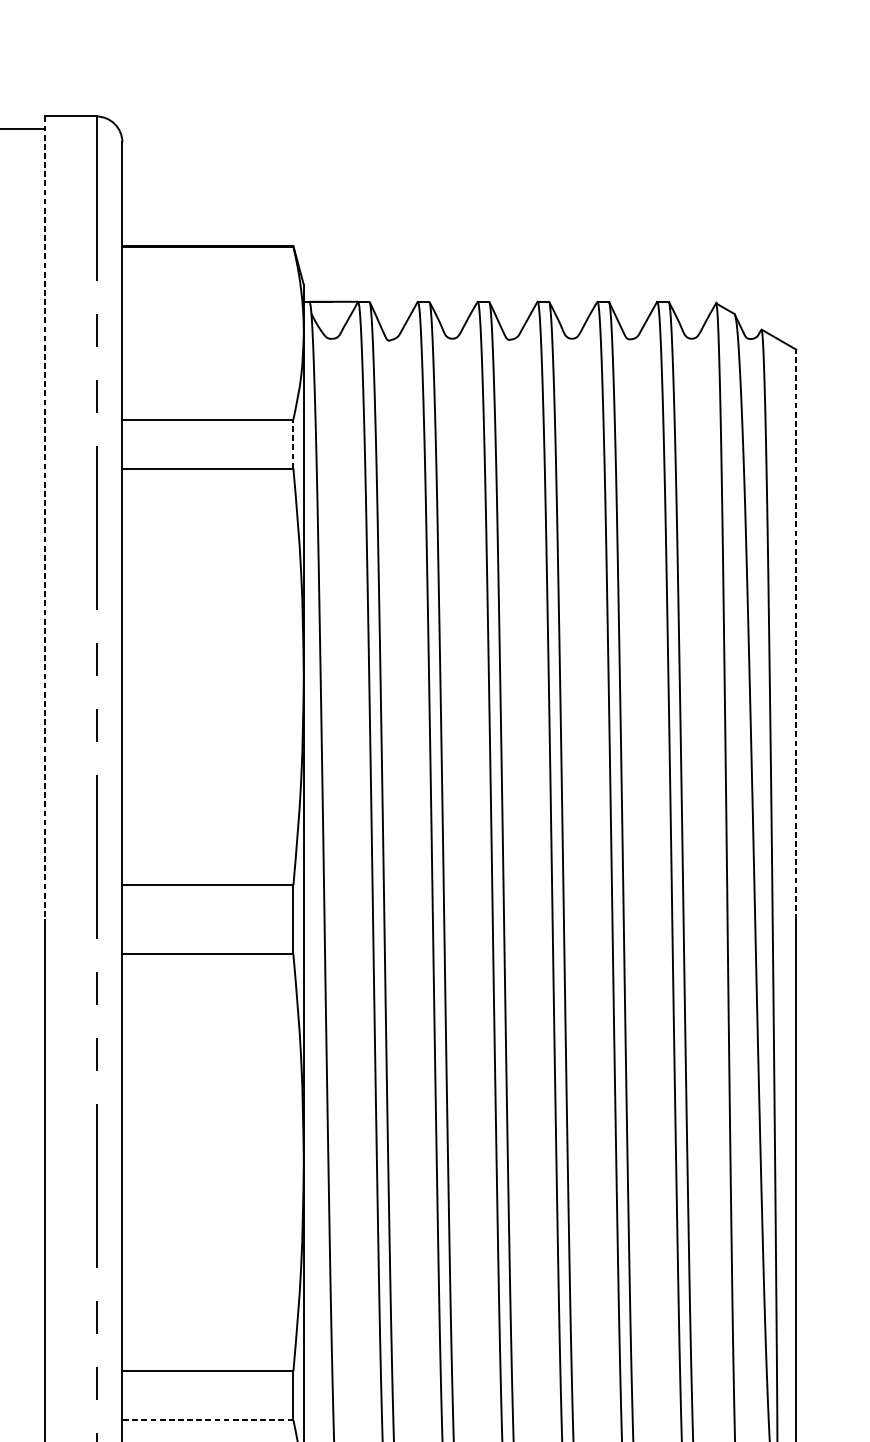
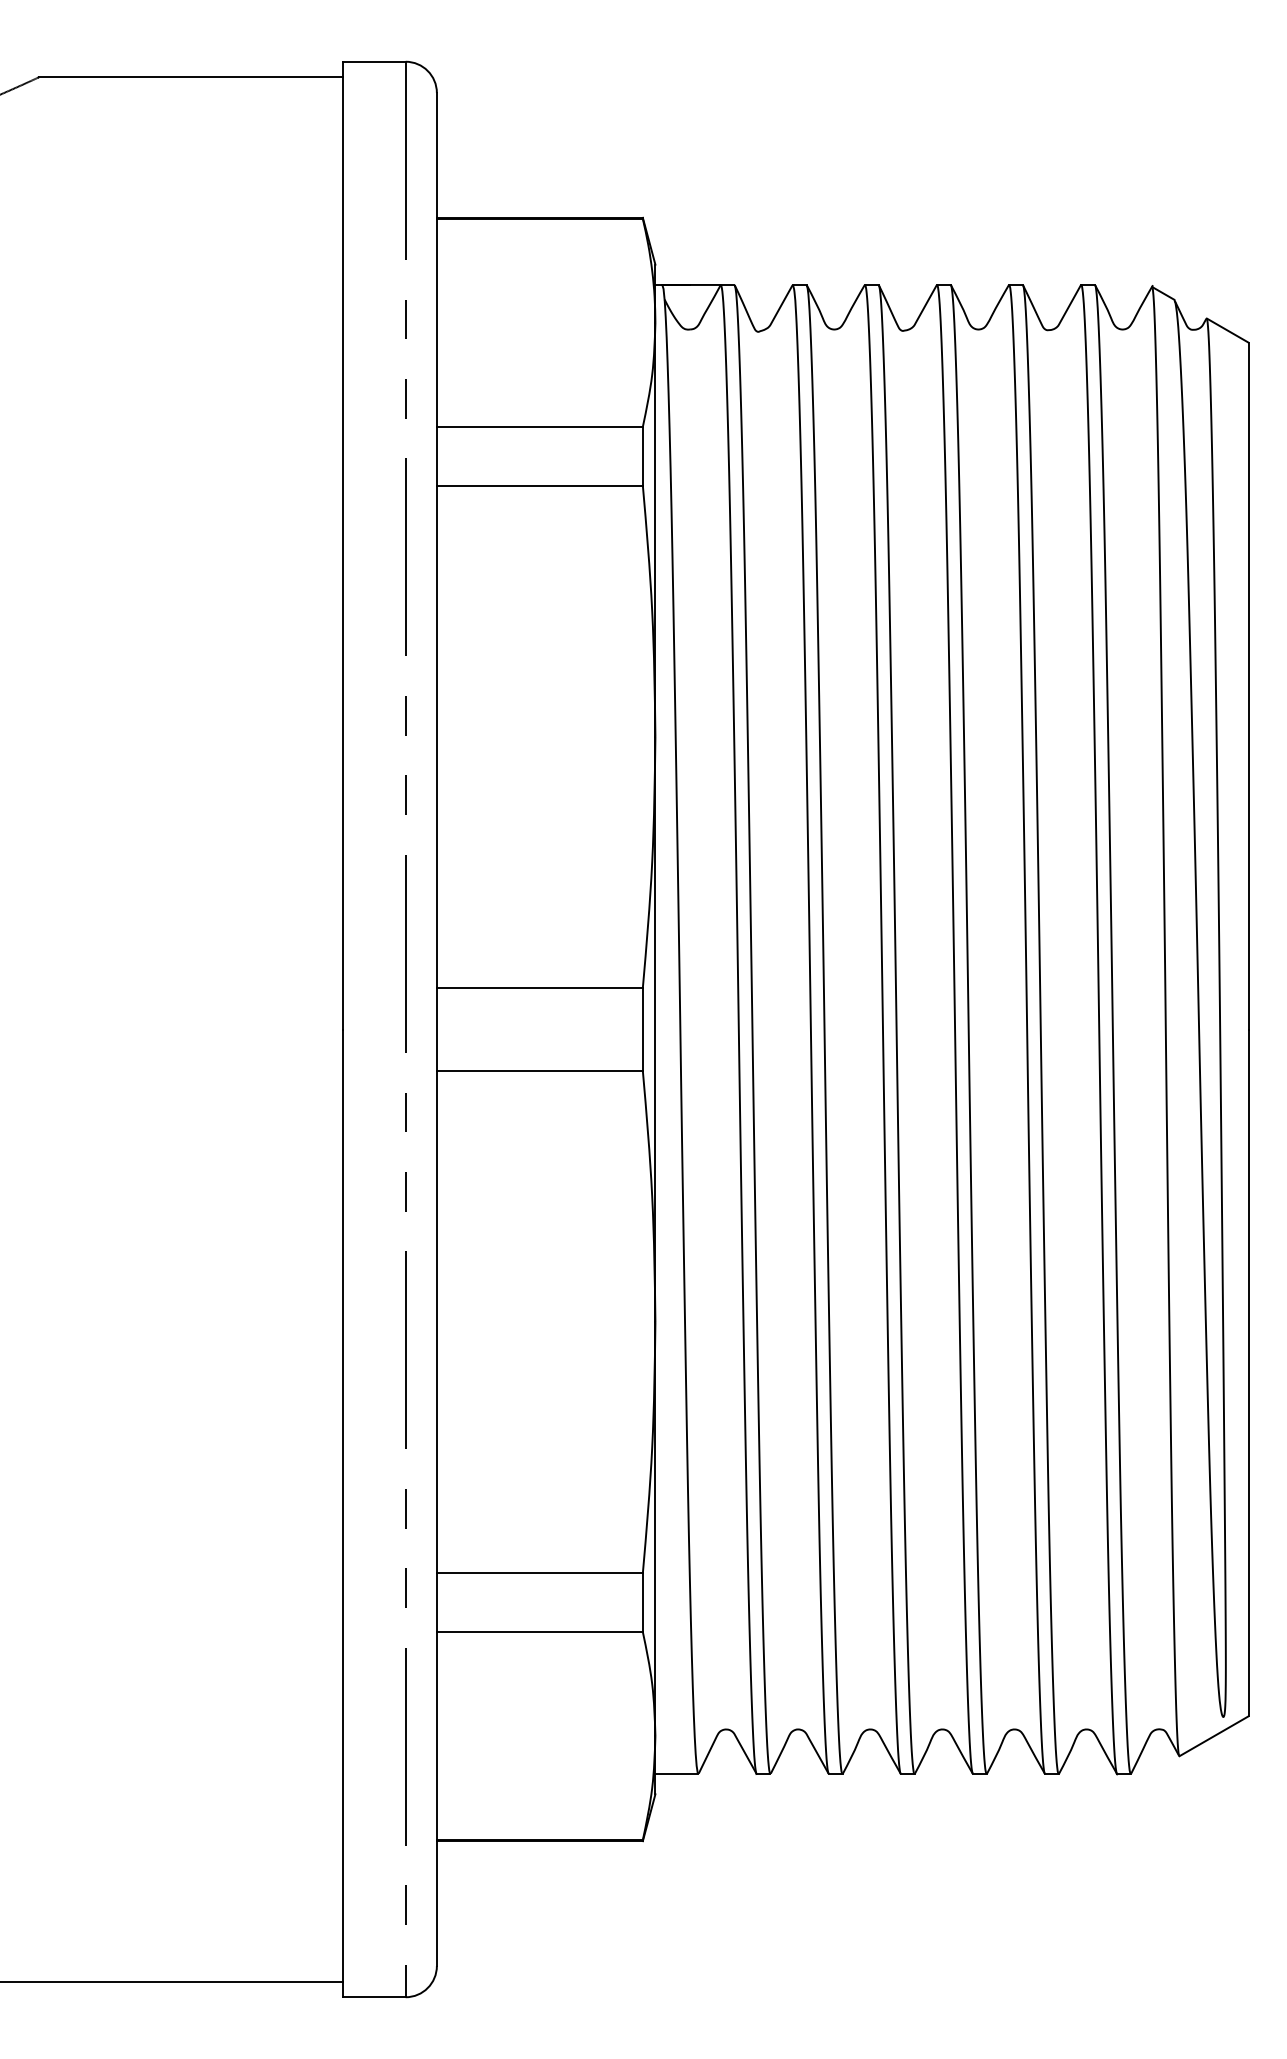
line: (293, 443) -> (642, 455), dashed -> solid
line: (44, 518) -> (343, 545), dashed -> solid
line: (796, 634) -> (1248, 685), dashed -> solid
line: (207, 1420) -> (539, 1632), dashed -> solid

